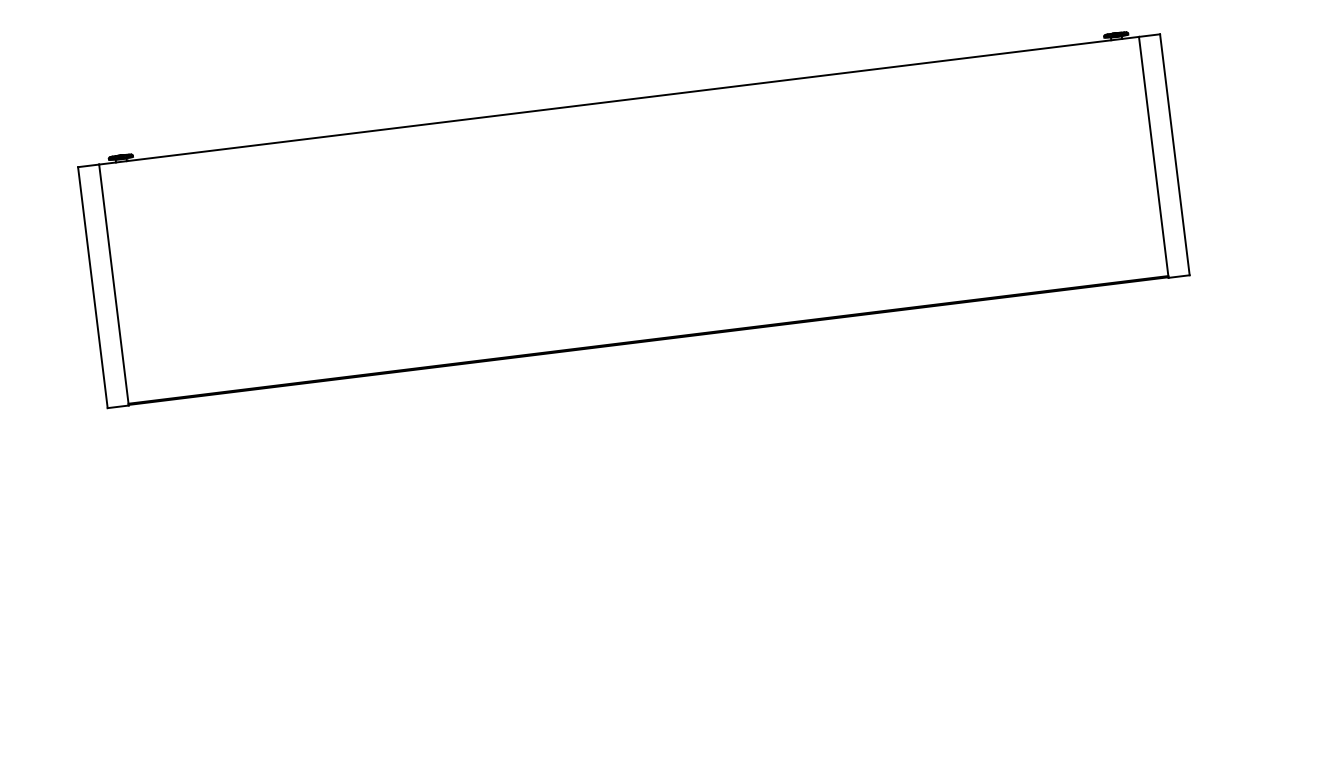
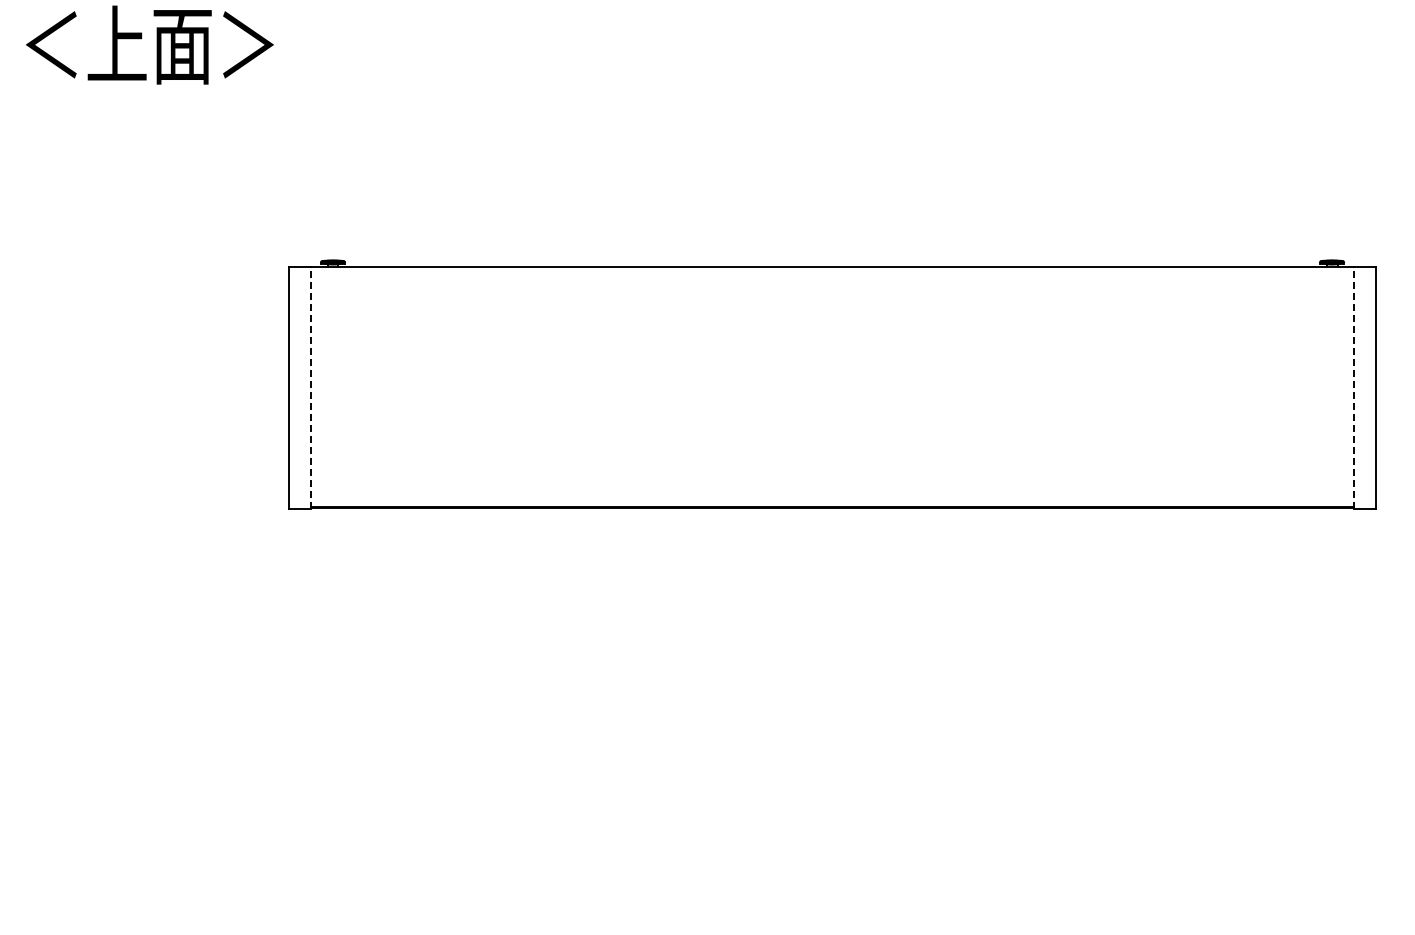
line: (1153, 156) -> (1354, 387), solid -> dashed
line: (113, 284) -> (310, 387), solid -> dashed

